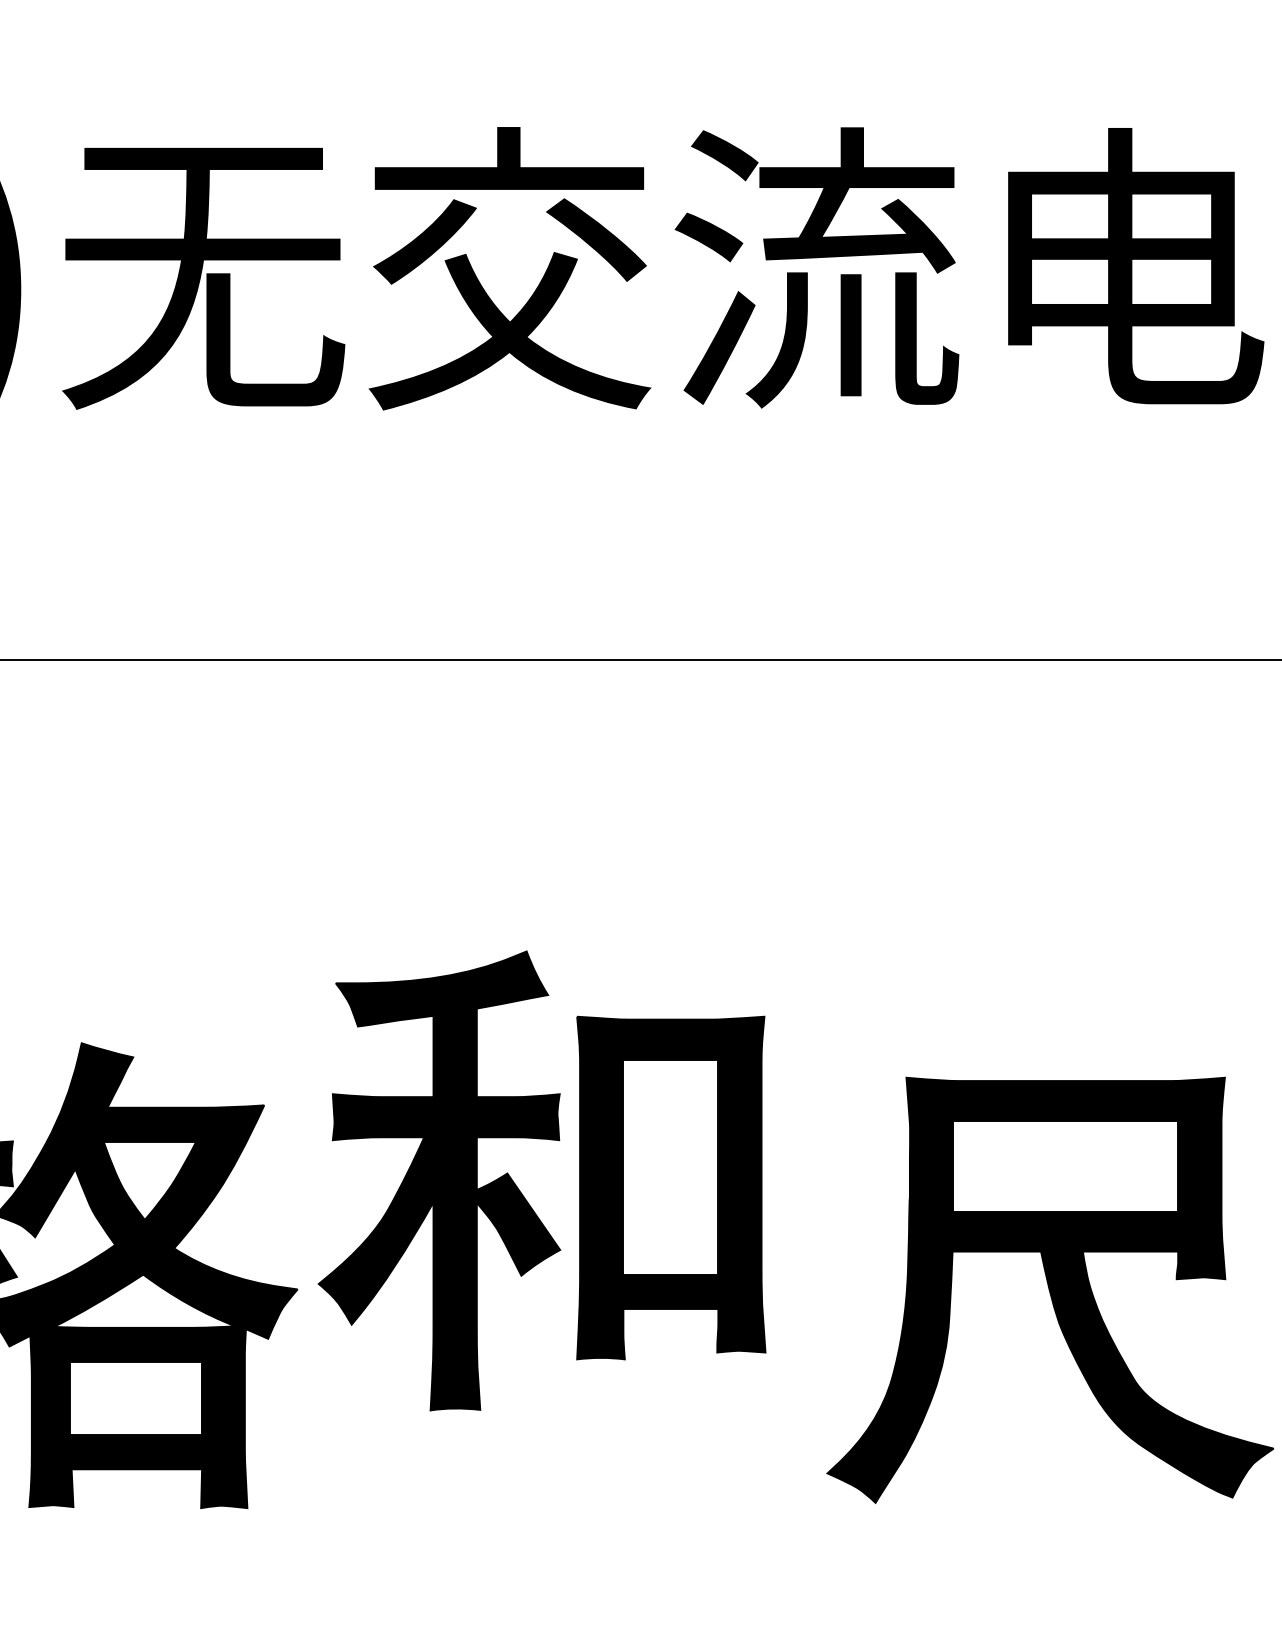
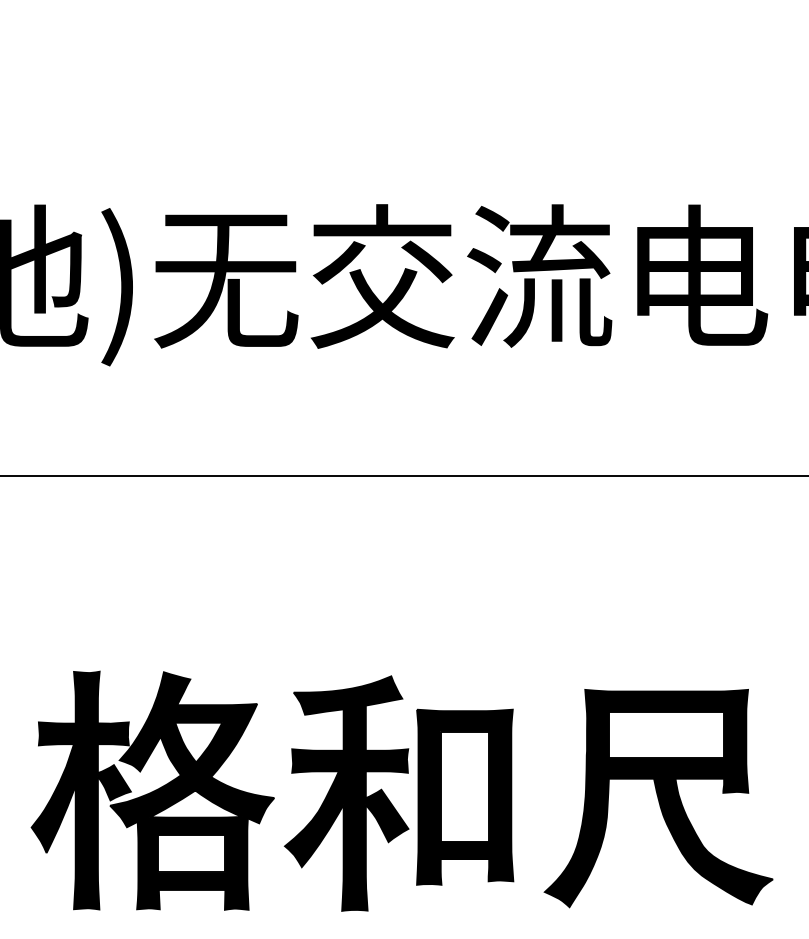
part: (523, 1192) -> (389, 799), moved

